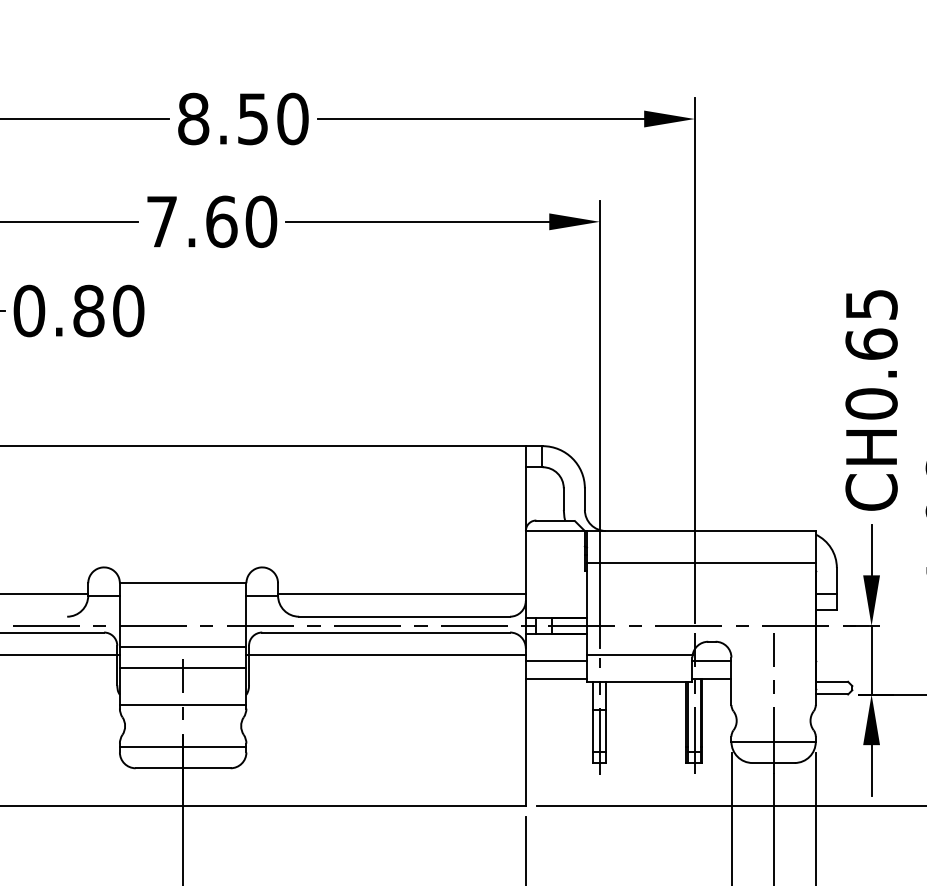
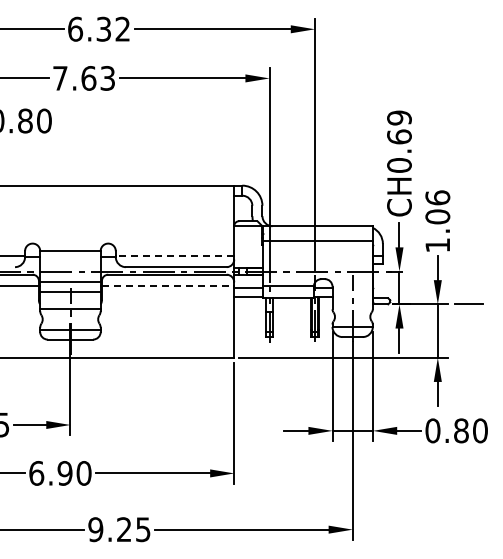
text: (243, 117) -> (99, 28), 8.50 -> 6.32
text: (260, 221) -> (107, 78), 7.60 -> 7.63
text: (871, 303) -> (399, 117), CH0.65 -> CH0.69
line: (400, 594) -> (174, 256), solid -> dashed
line: (388, 655) -> (168, 285), solid -> dashed

